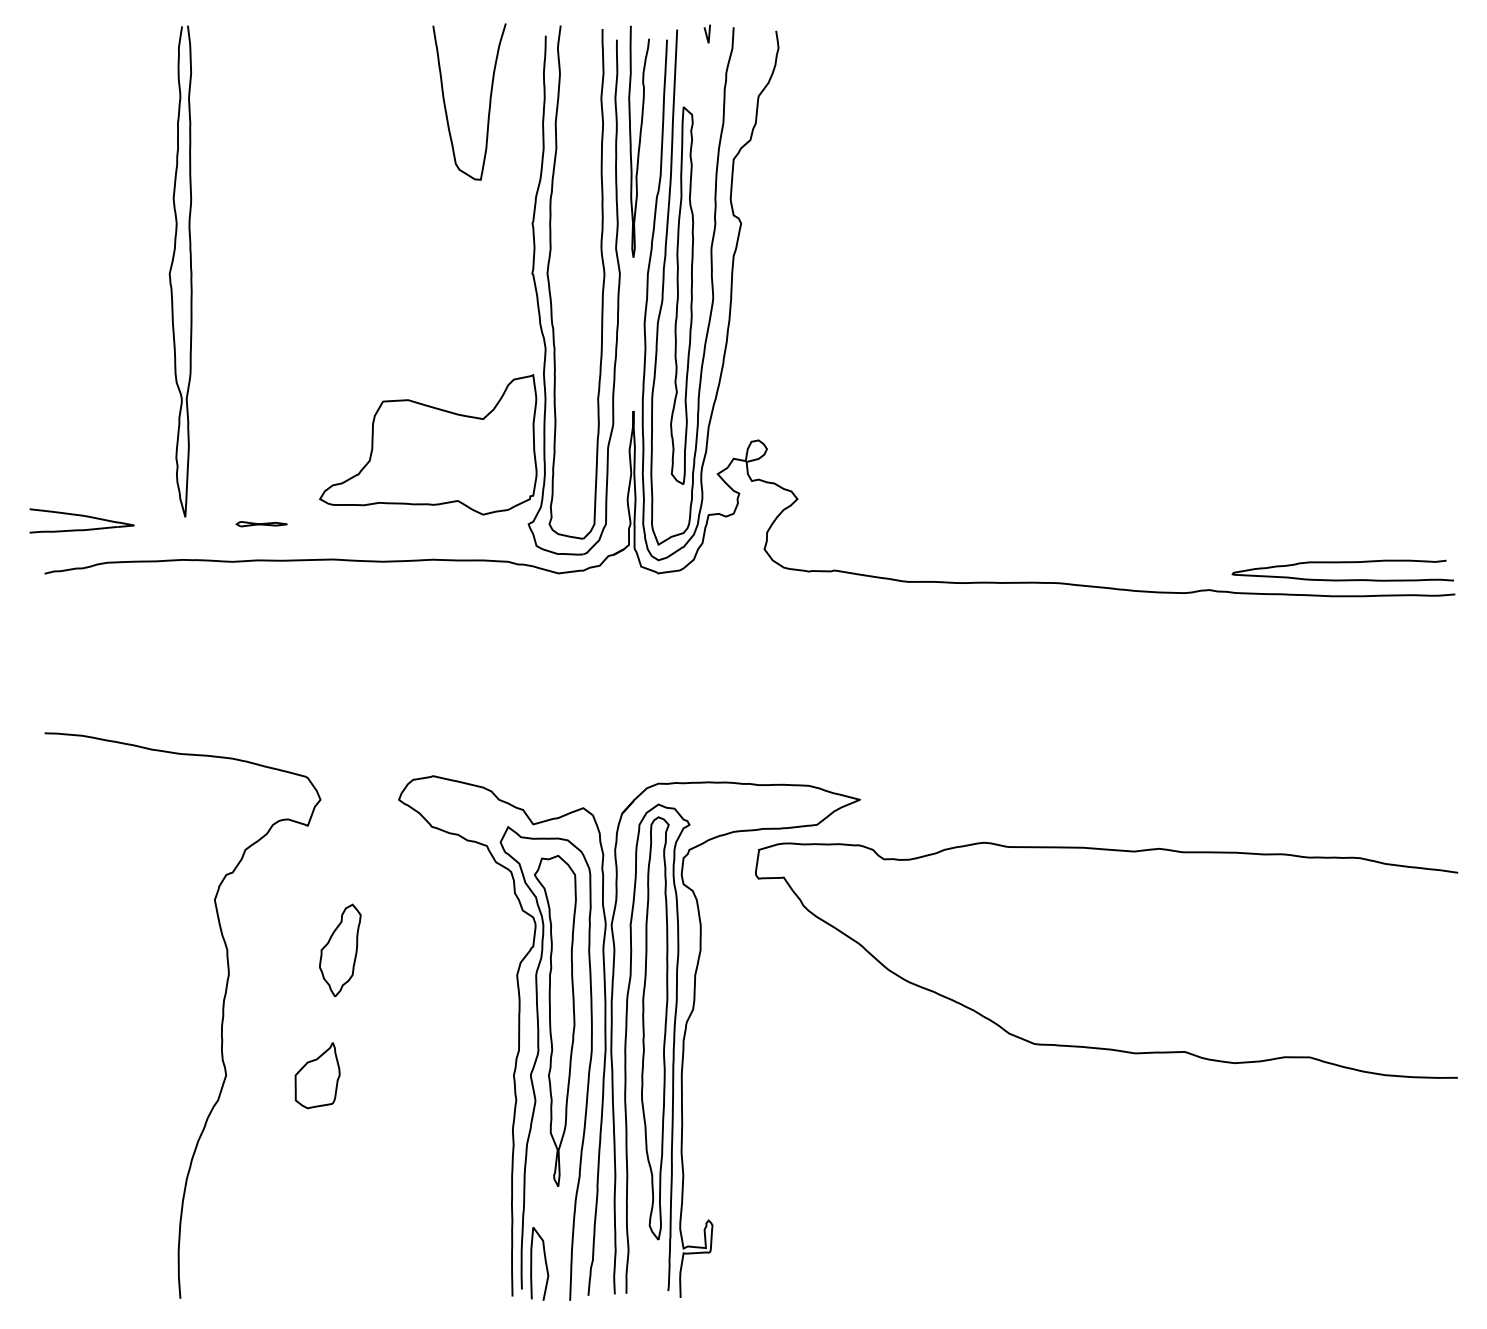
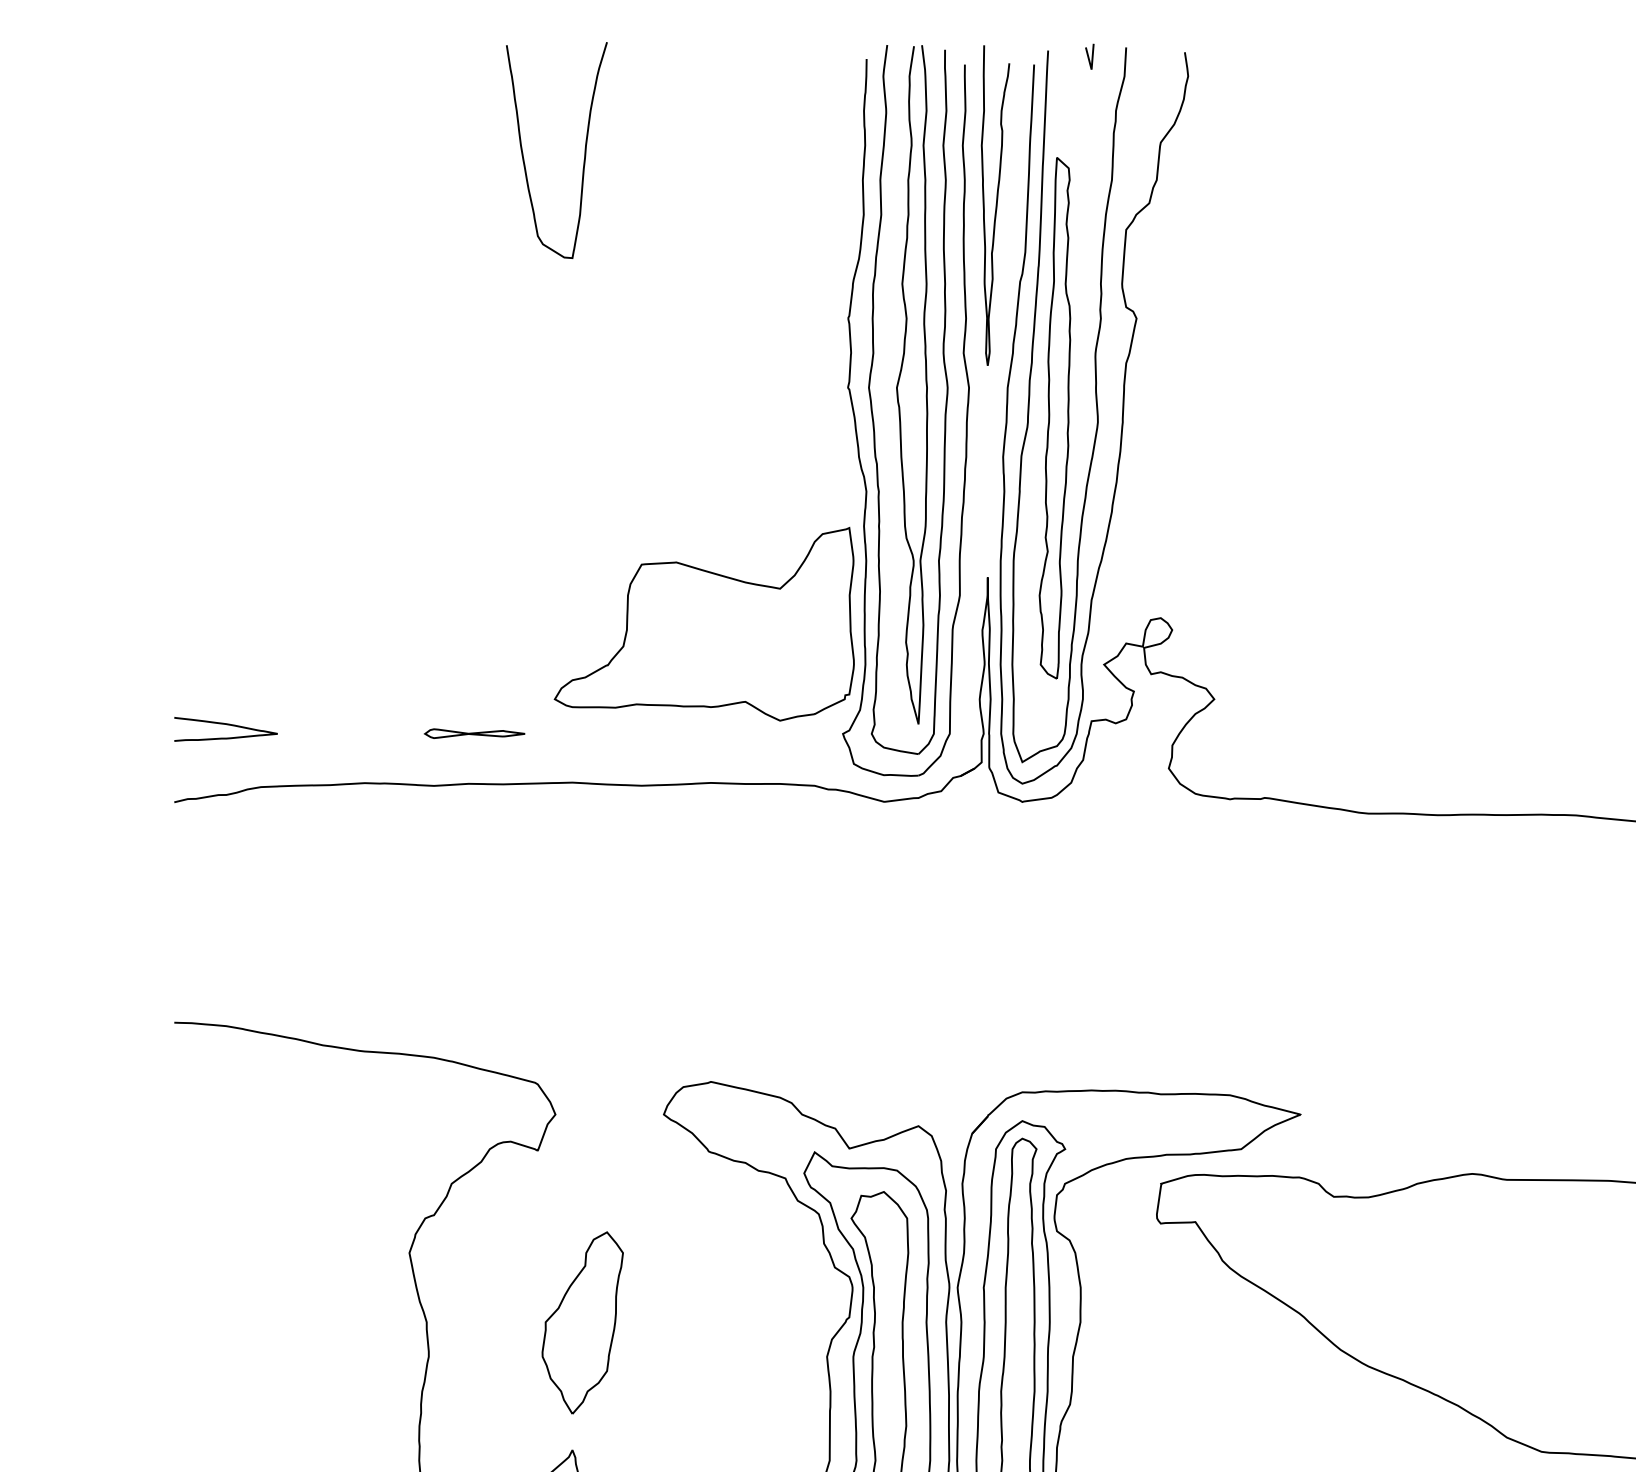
curve: (489, 101) -> (584, 149), moved
curve: (172, 267) -> (900, 379), moved
part: (81, 520) -> (225, 728), size x0.71
part: (261, 524) -> (473, 734), size x1.43
part: (340, 950) -> (583, 1322), size x1.43

